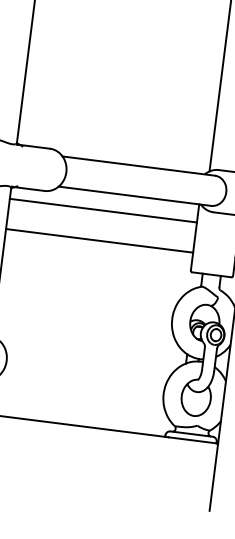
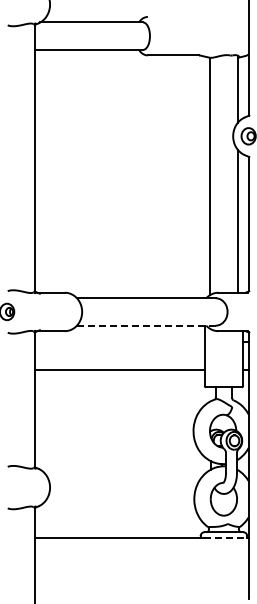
line: (135, 196) -> (146, 325), solid -> dashed
line: (103, 211) -> (119, 342), removed
line: (192, 440) -> (225, 537), solid -> dashed

